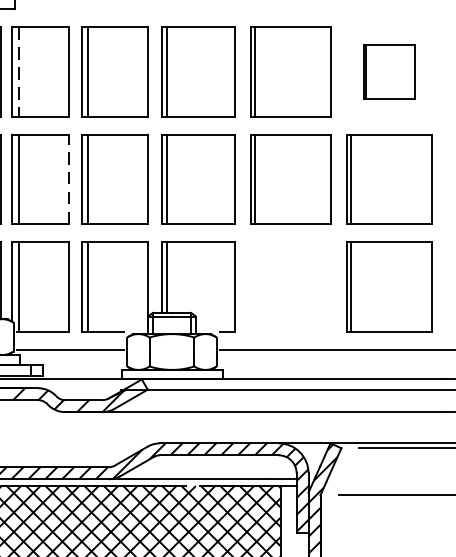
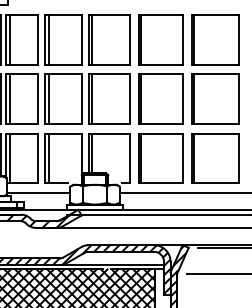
line: (19, 71) -> (10, 39), dashed -> solid
part: (389, 71) -> (215, 39), size x1.67
line: (69, 179) -> (38, 99), dashed -> solid
part: (290, 286) -> (160, 158), added

